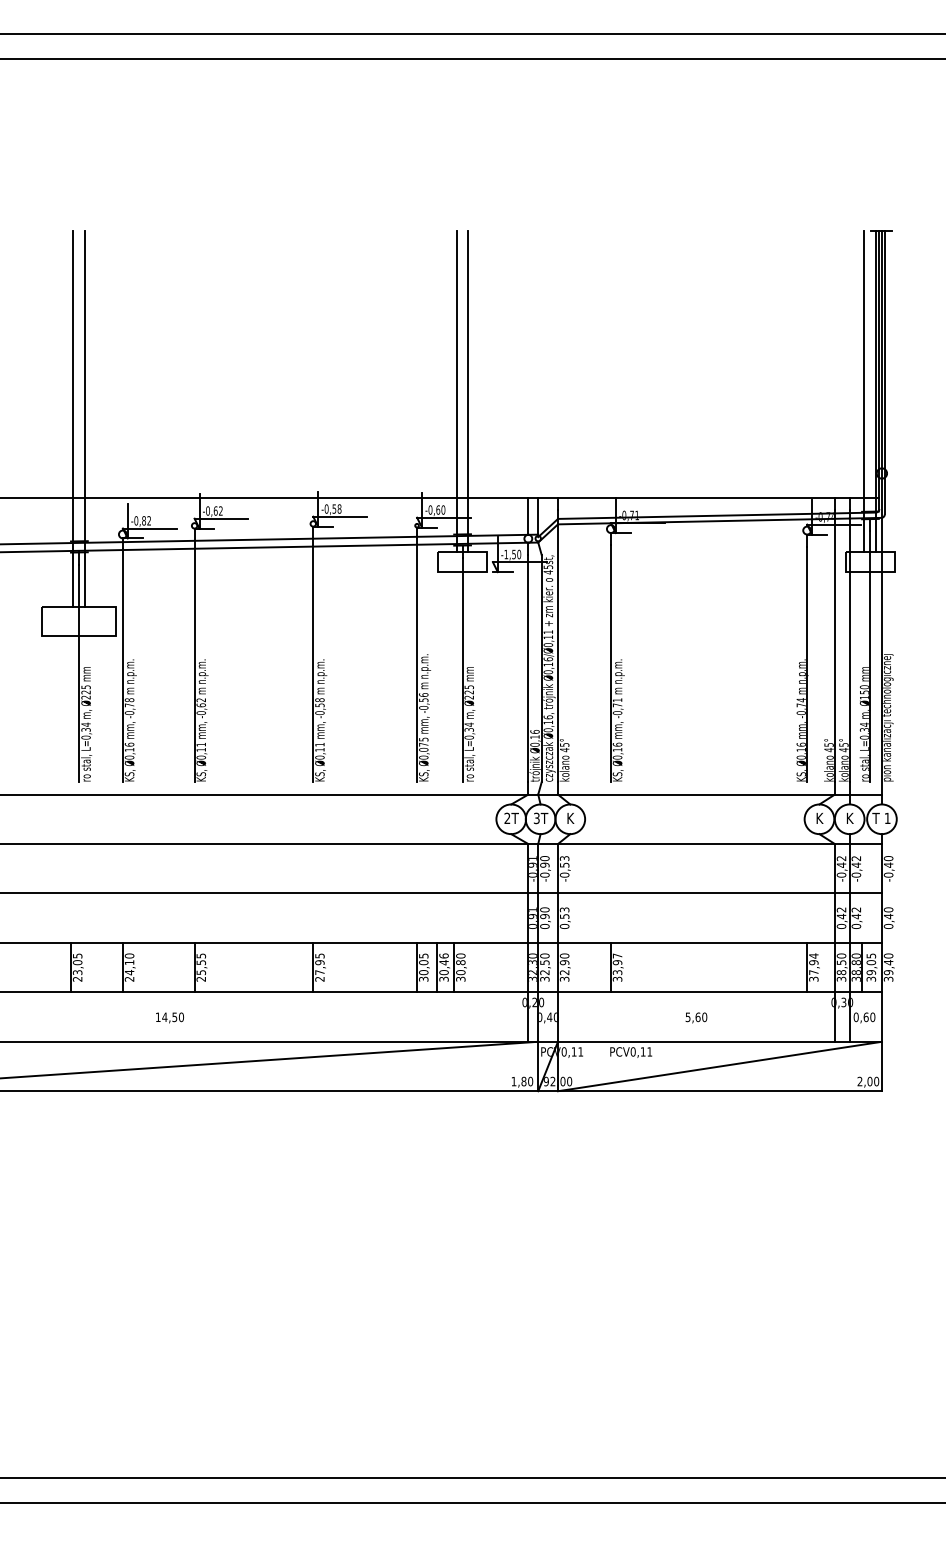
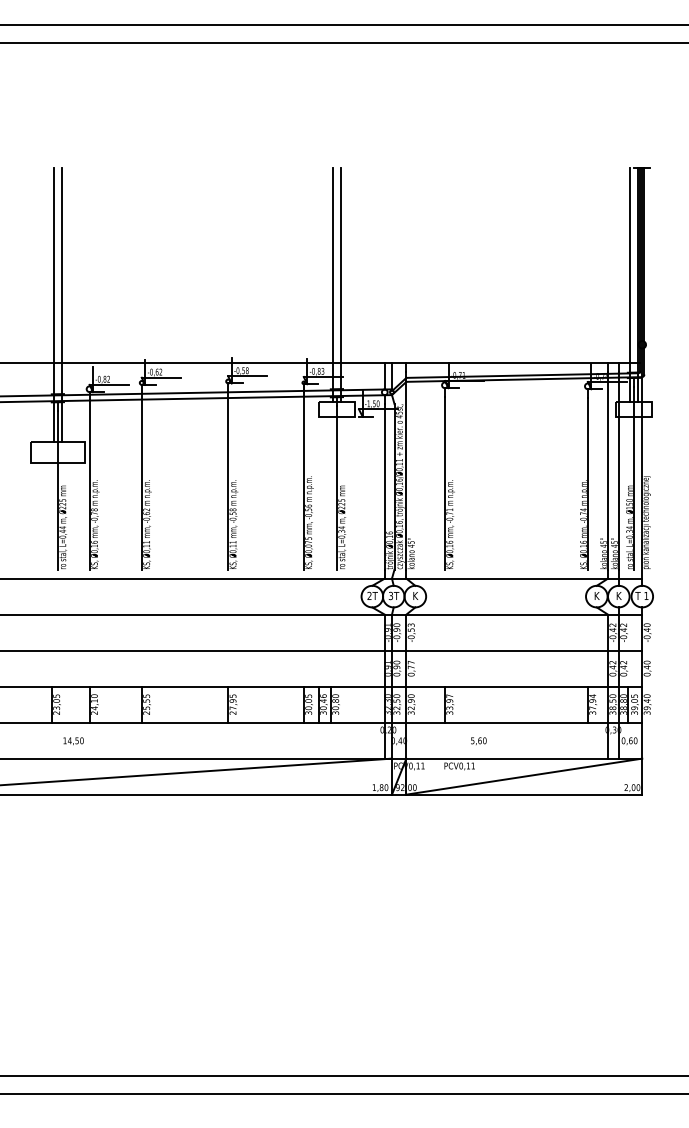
text: (440, 509) -> (320, 371), -0,60 -> -0,83
text: (85, 729) -> (62, 531), L=0,34 -> L=0,44
text: (564, 912) -> (411, 664), 0,53 -> 0,77
text: (169, 1017) -> (73, 740), moved
text: (696, 1017) -> (478, 740), moved

